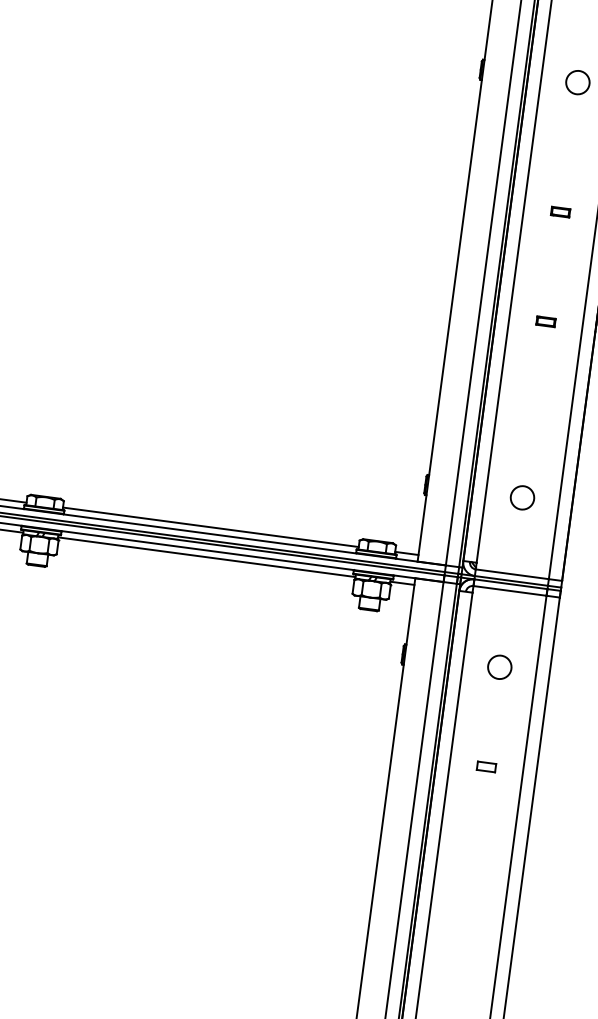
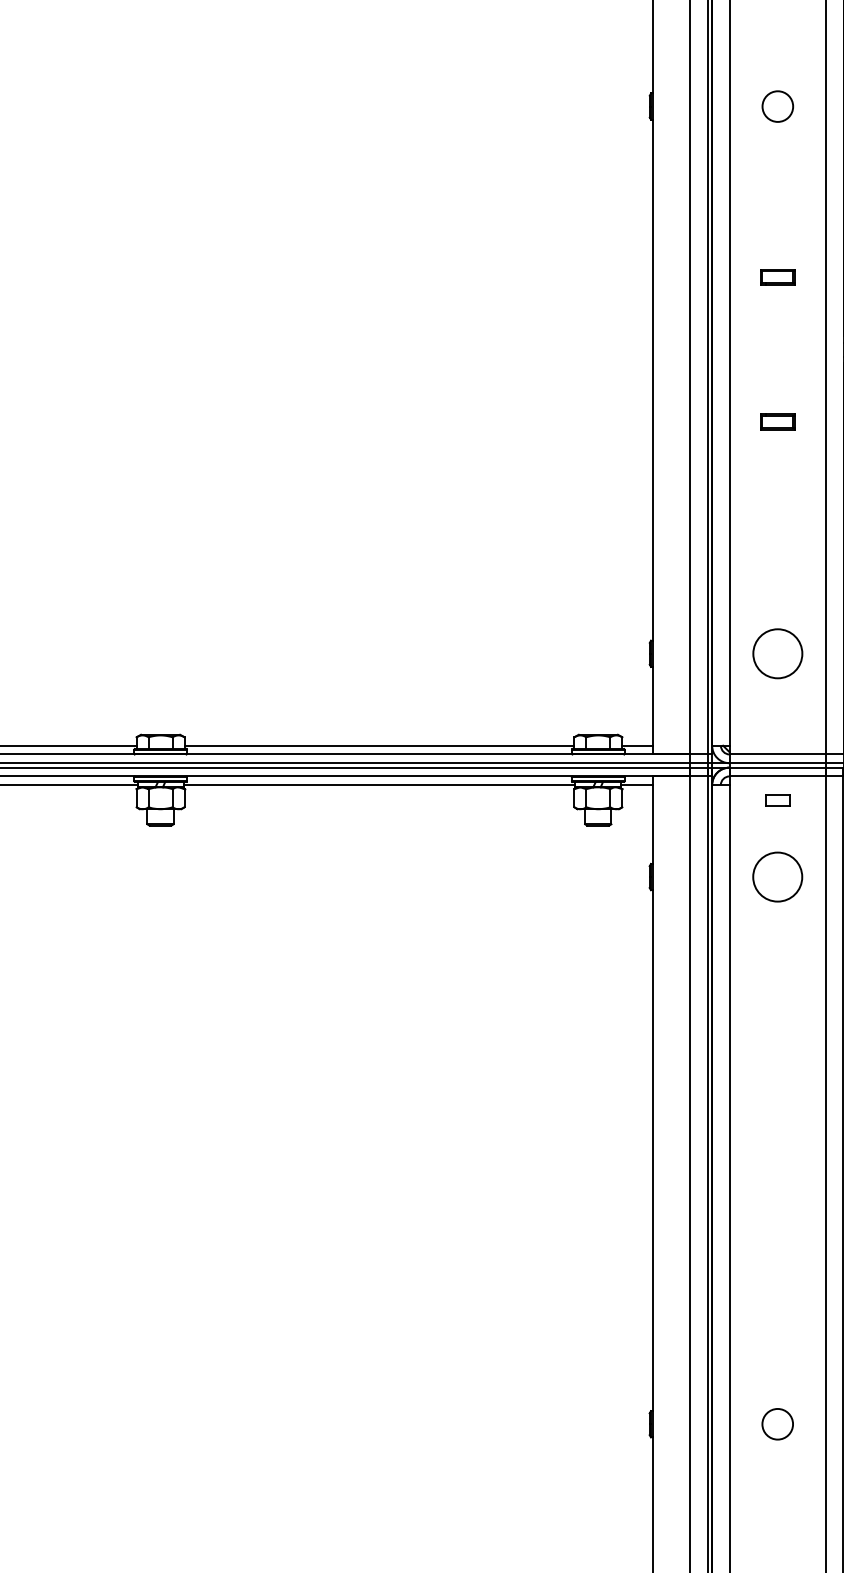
part: (560, 212) -> (777, 277), size x1.4
part: (545, 321) -> (777, 421), size x1.4
circle: (522, 497) -> (777, 653), size x1.6
circle: (499, 666) -> (777, 876), size x1.6
part: (486, 767) -> (777, 800), moved

